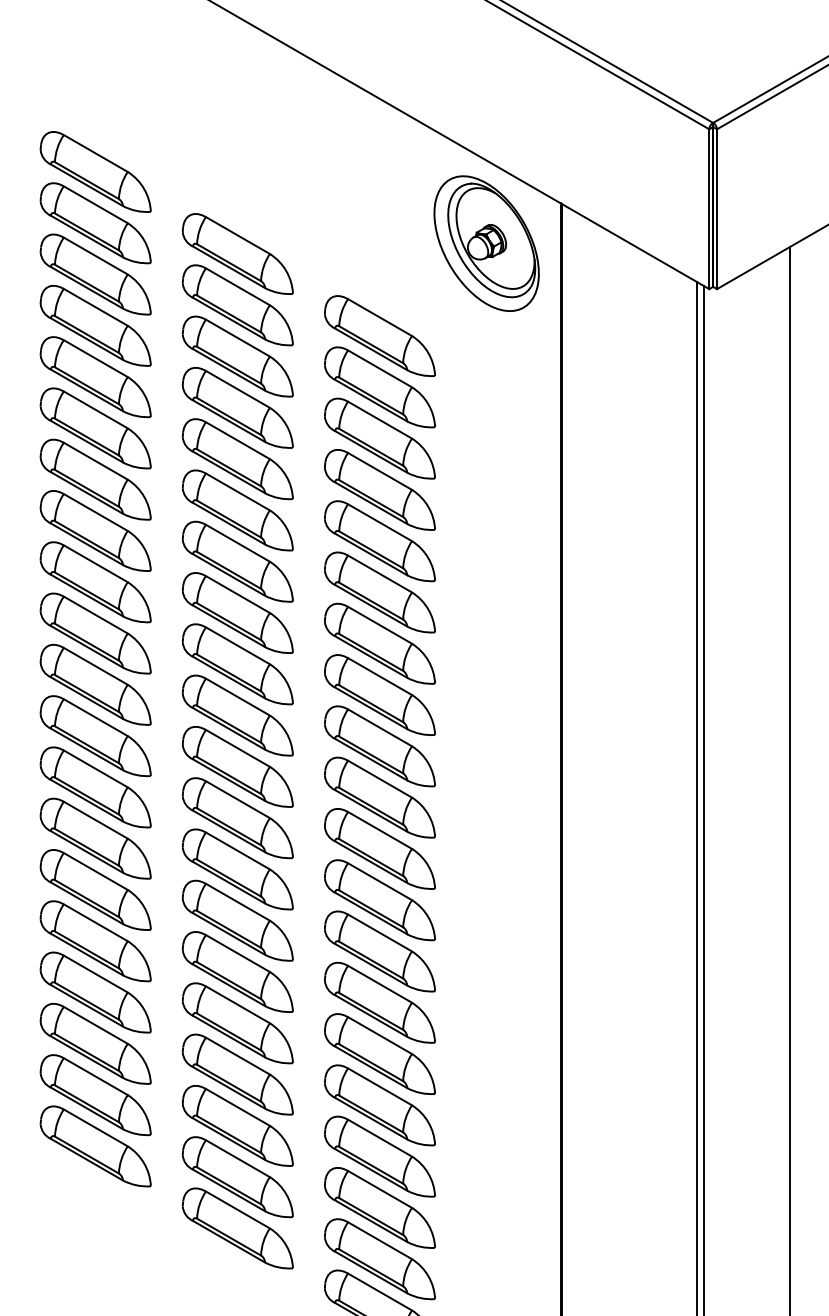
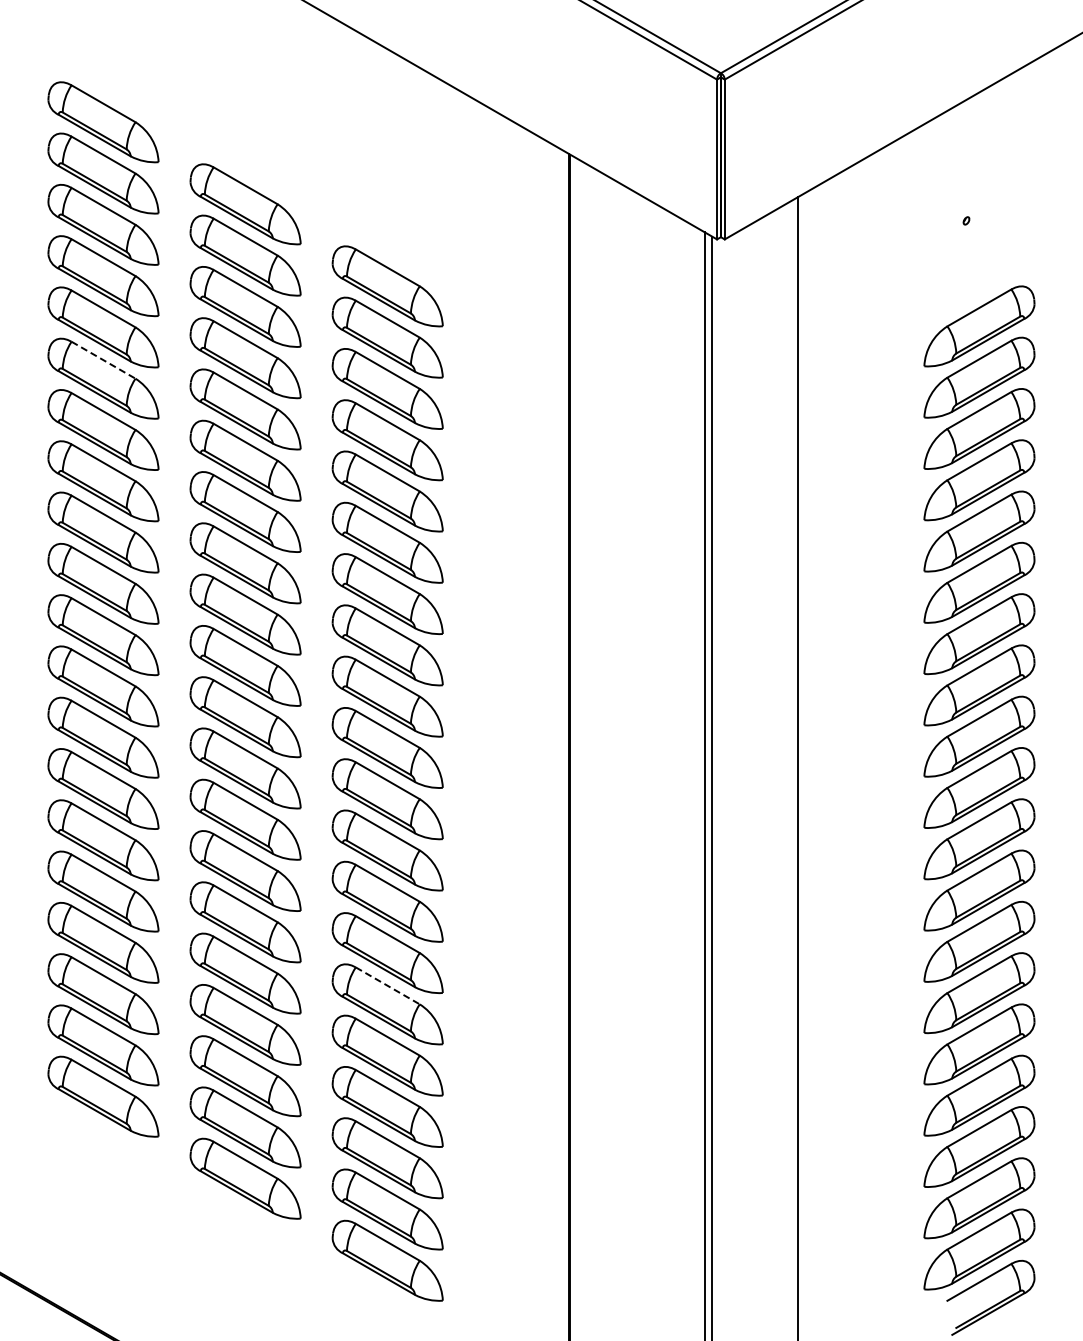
part: (486, 243) -> (494, 193), removed
line: (95, 410) -> (103, 360), solid -> dashed
line: (379, 1035) -> (387, 985), solid -> dashed

